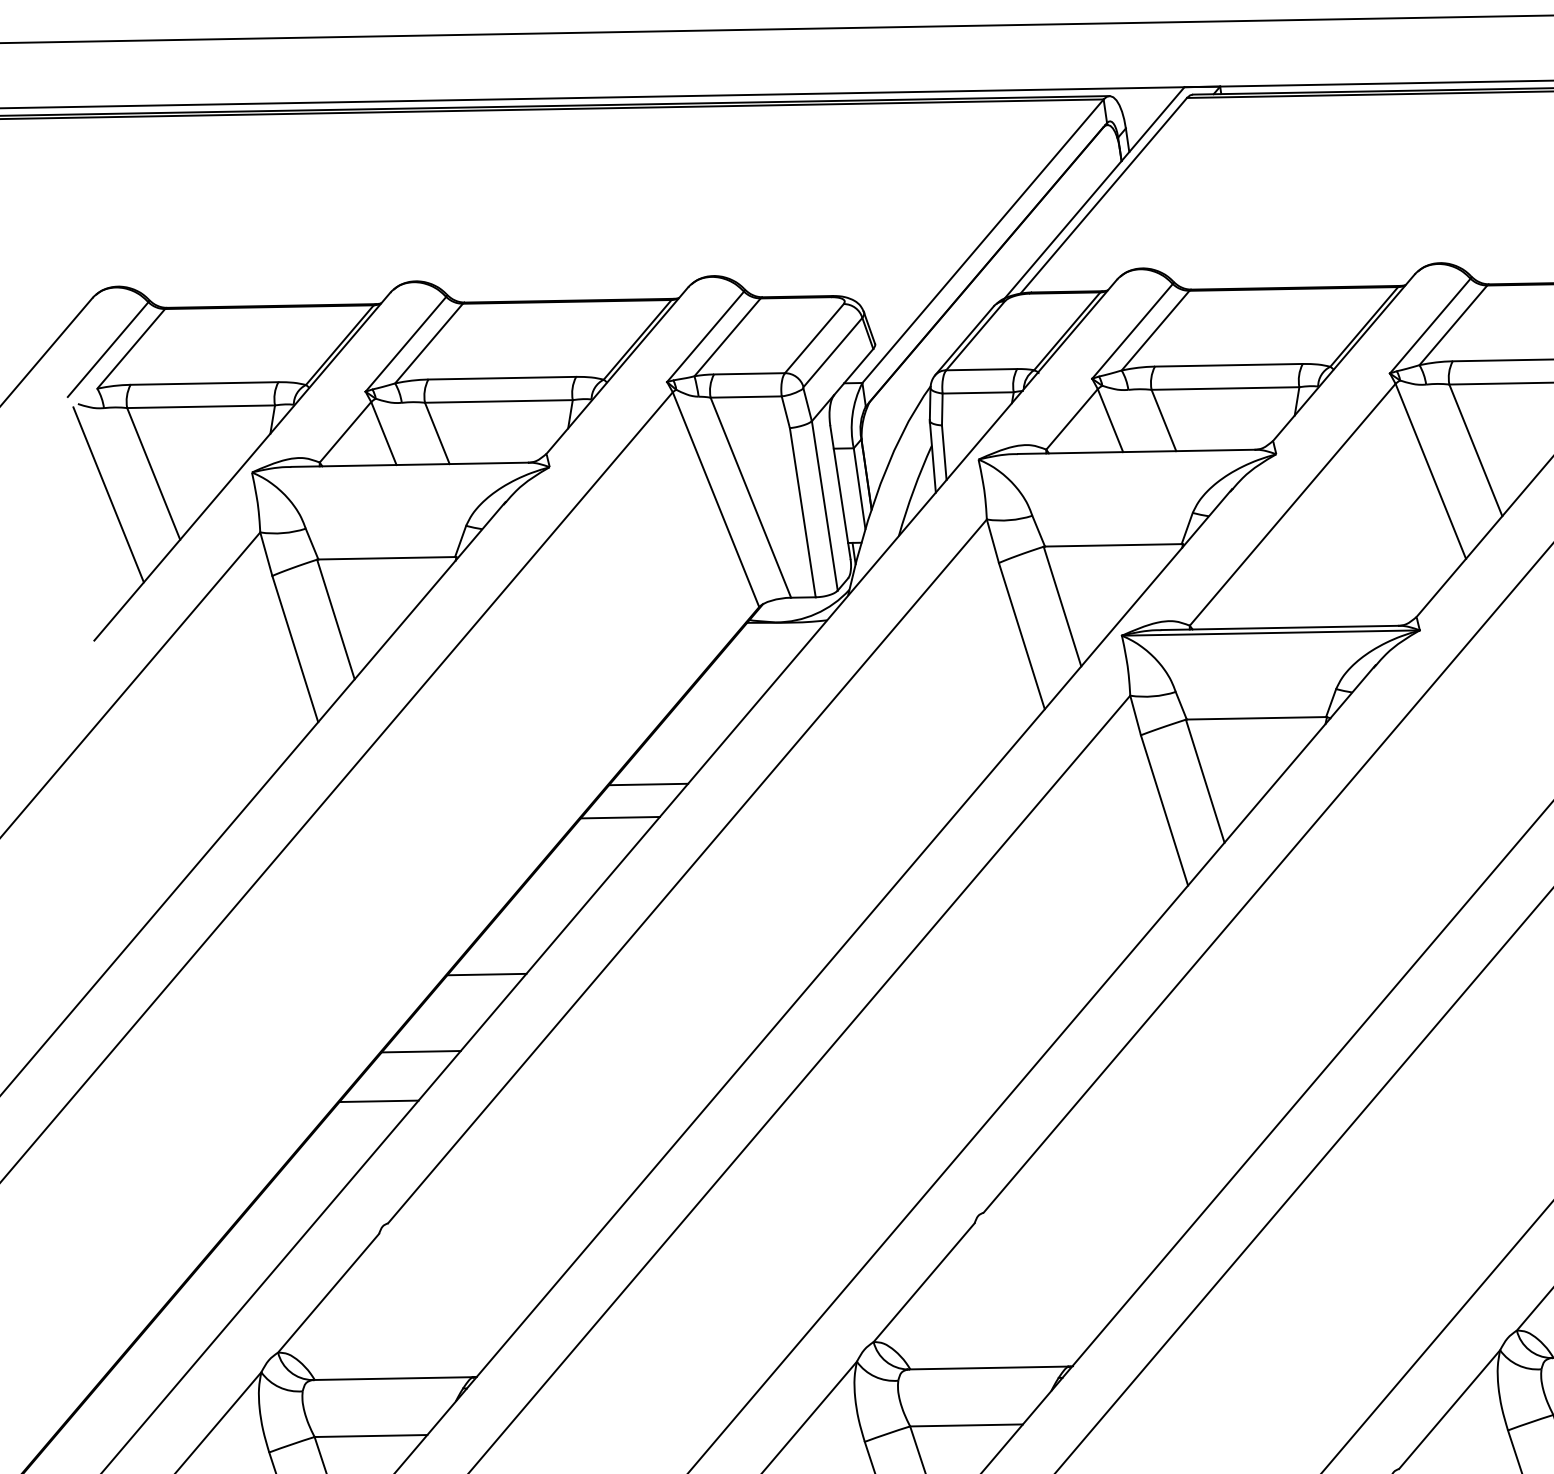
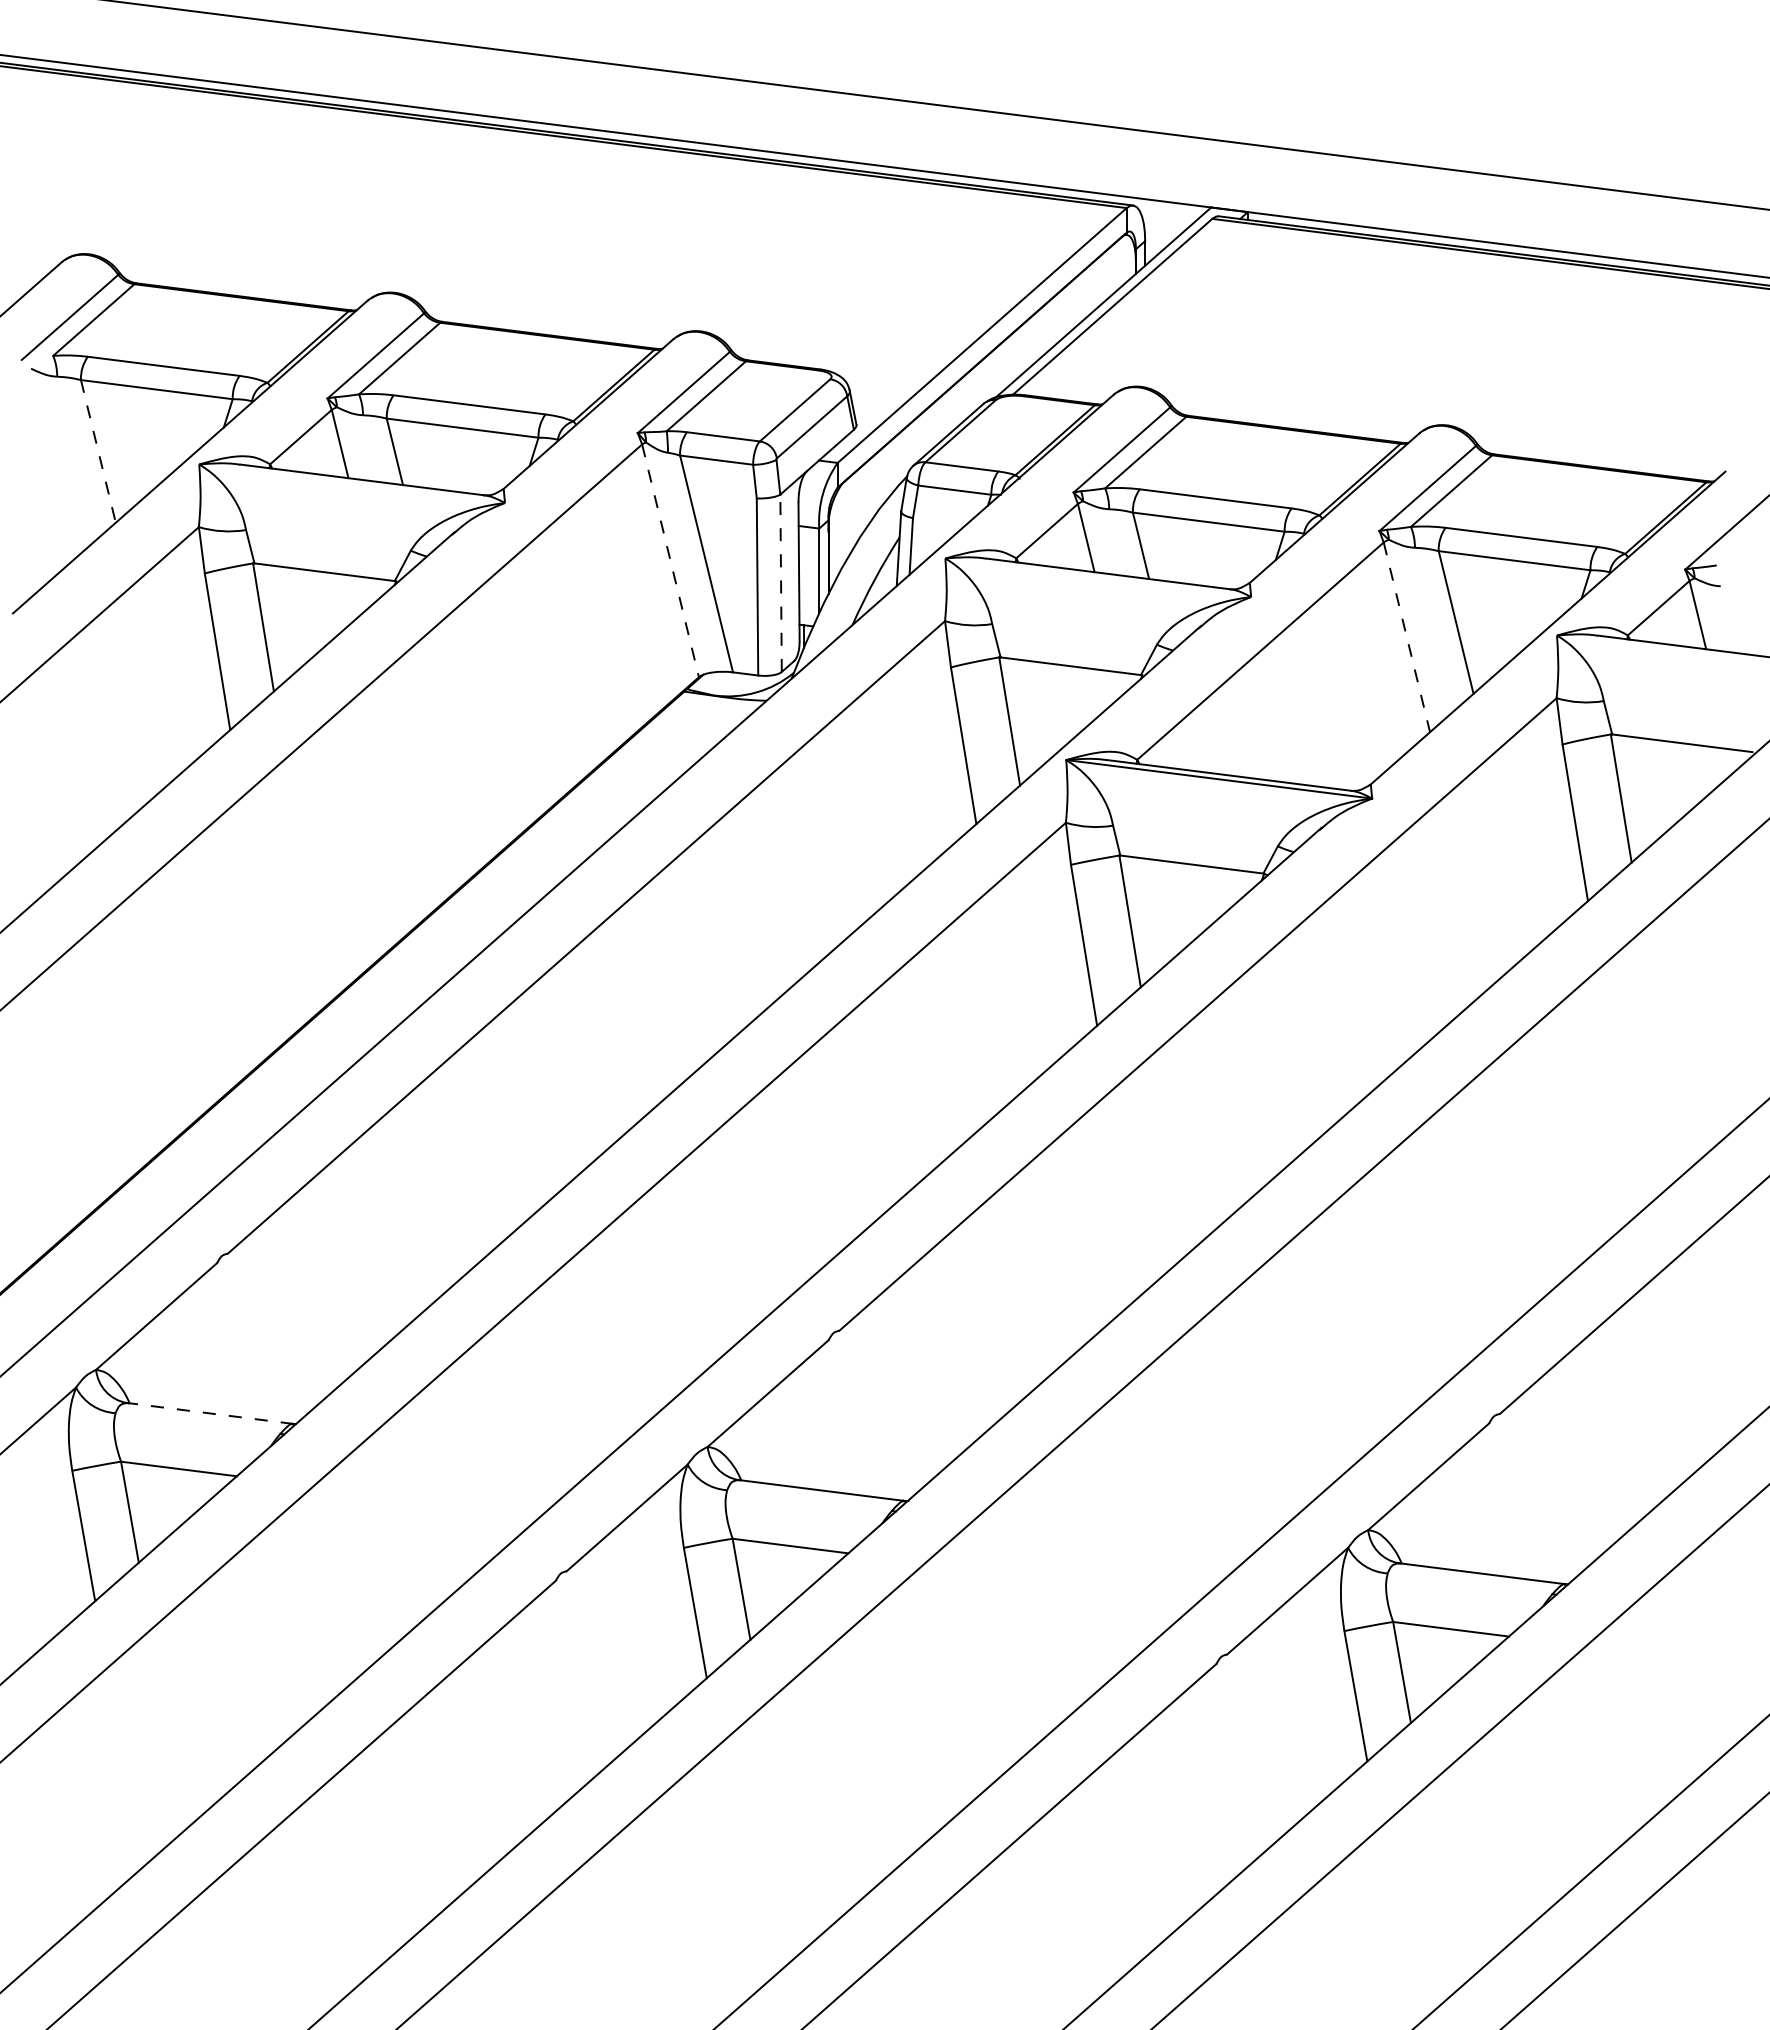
line: (1430, 471) -> (1406, 637), solid -> dashed
line: (153, 473) -> (98, 451), solid -> dashed
line: (108, 495) -> (48, 466), removed
line: (715, 499) -> (670, 560), solid -> dashed
line: (825, 506) -> (781, 583), solid -> dashed
line: (648, 784) -> (559, 842), removed
line: (620, 817) -> (525, 872), removed
line: (486, 974) -> (365, 1013), removed
line: (420, 1051) -> (286, 1082), removed
line: (378, 1101) -> (236, 1127), removed
line: (392, 1378) -> (209, 1413), solid -> dashed

